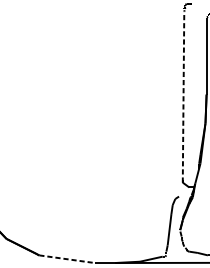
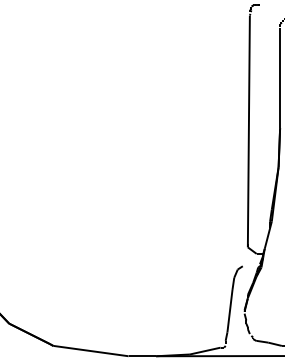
line: (183, 97) -> (248, 131), dashed -> solid
line: (67, 259) -> (91, 351), dashed -> solid

